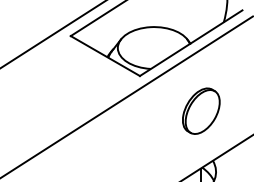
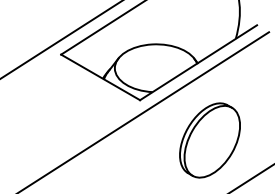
part: (201, 110) -> (210, 139), size x1.43

